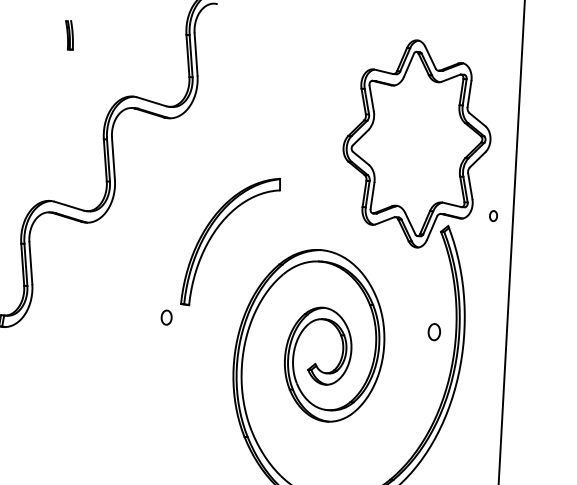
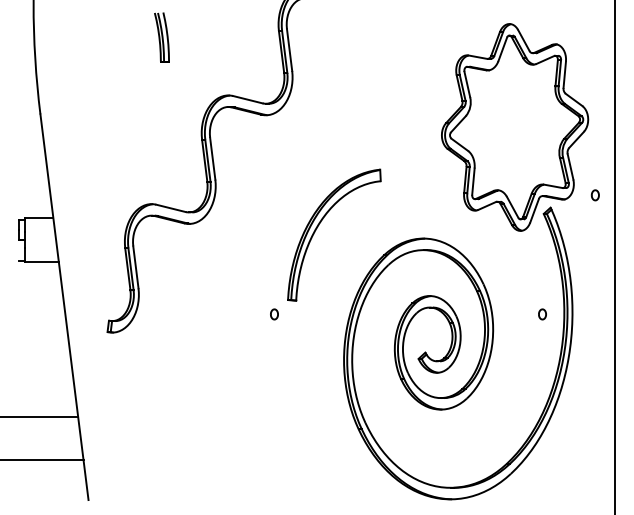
part: (68, 35) -> (161, 37), size x1.67
part: (166, 317) -> (274, 314), size x0.71
part: (434, 332) -> (542, 314), size x0.62

